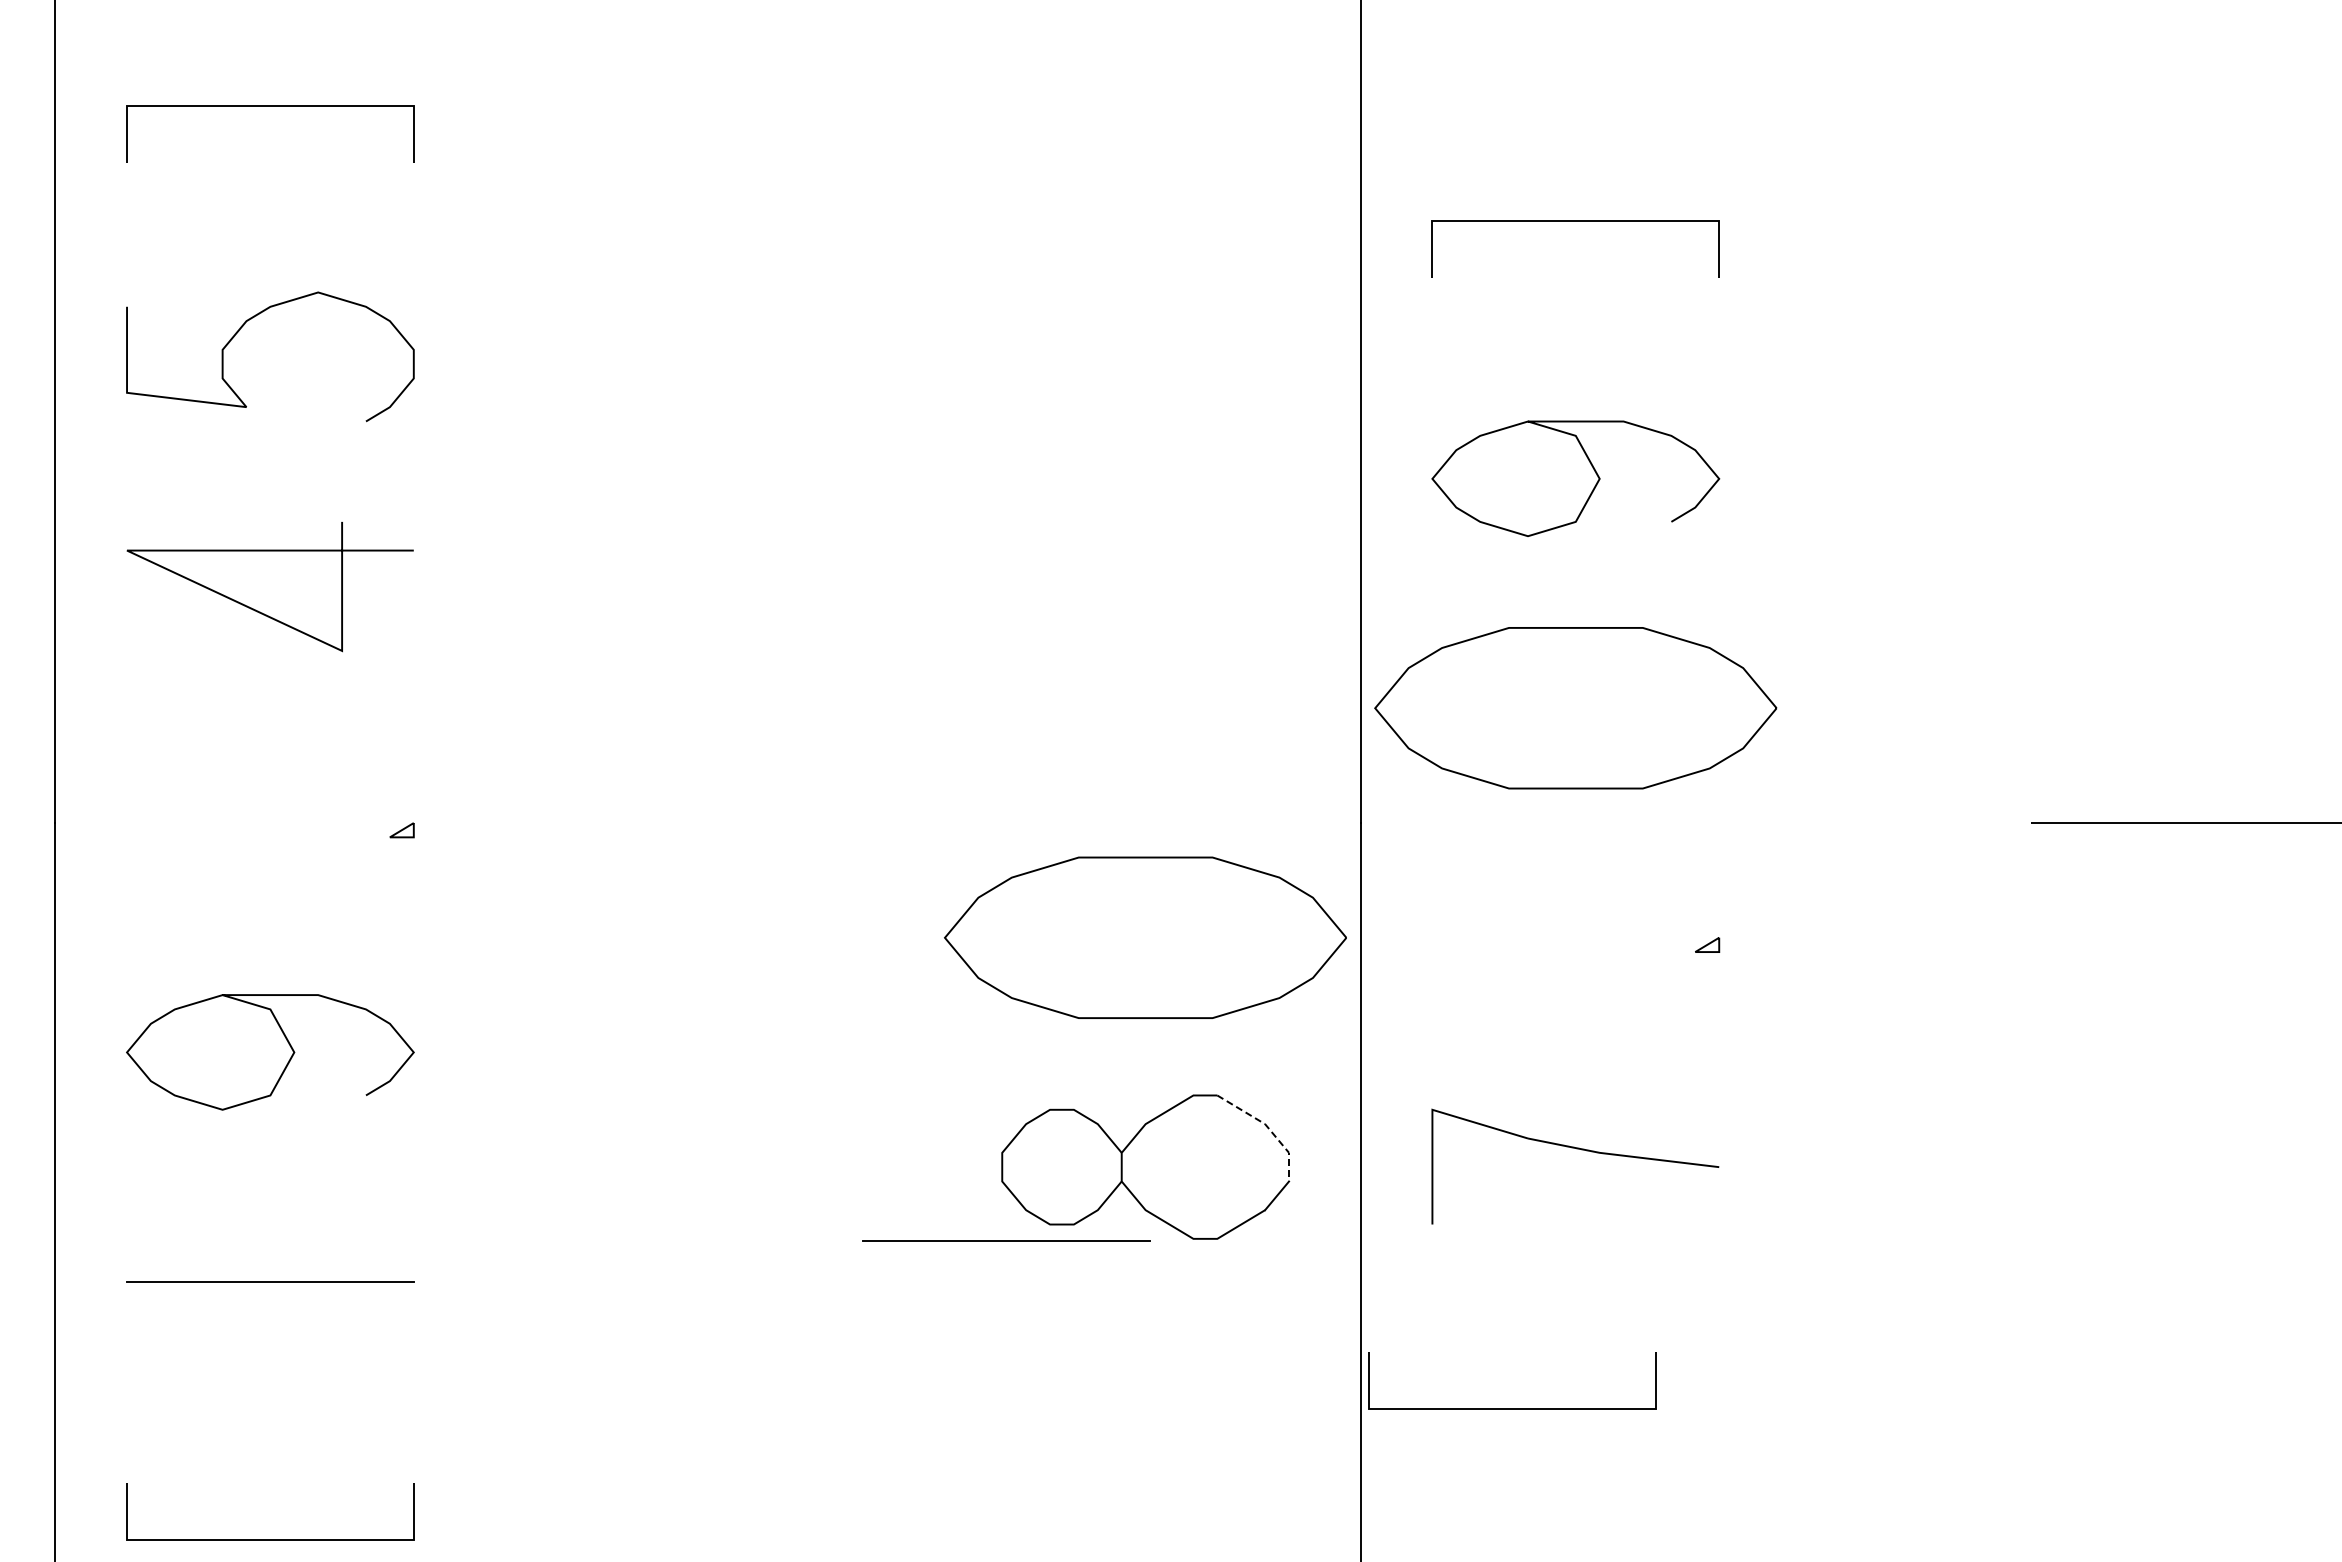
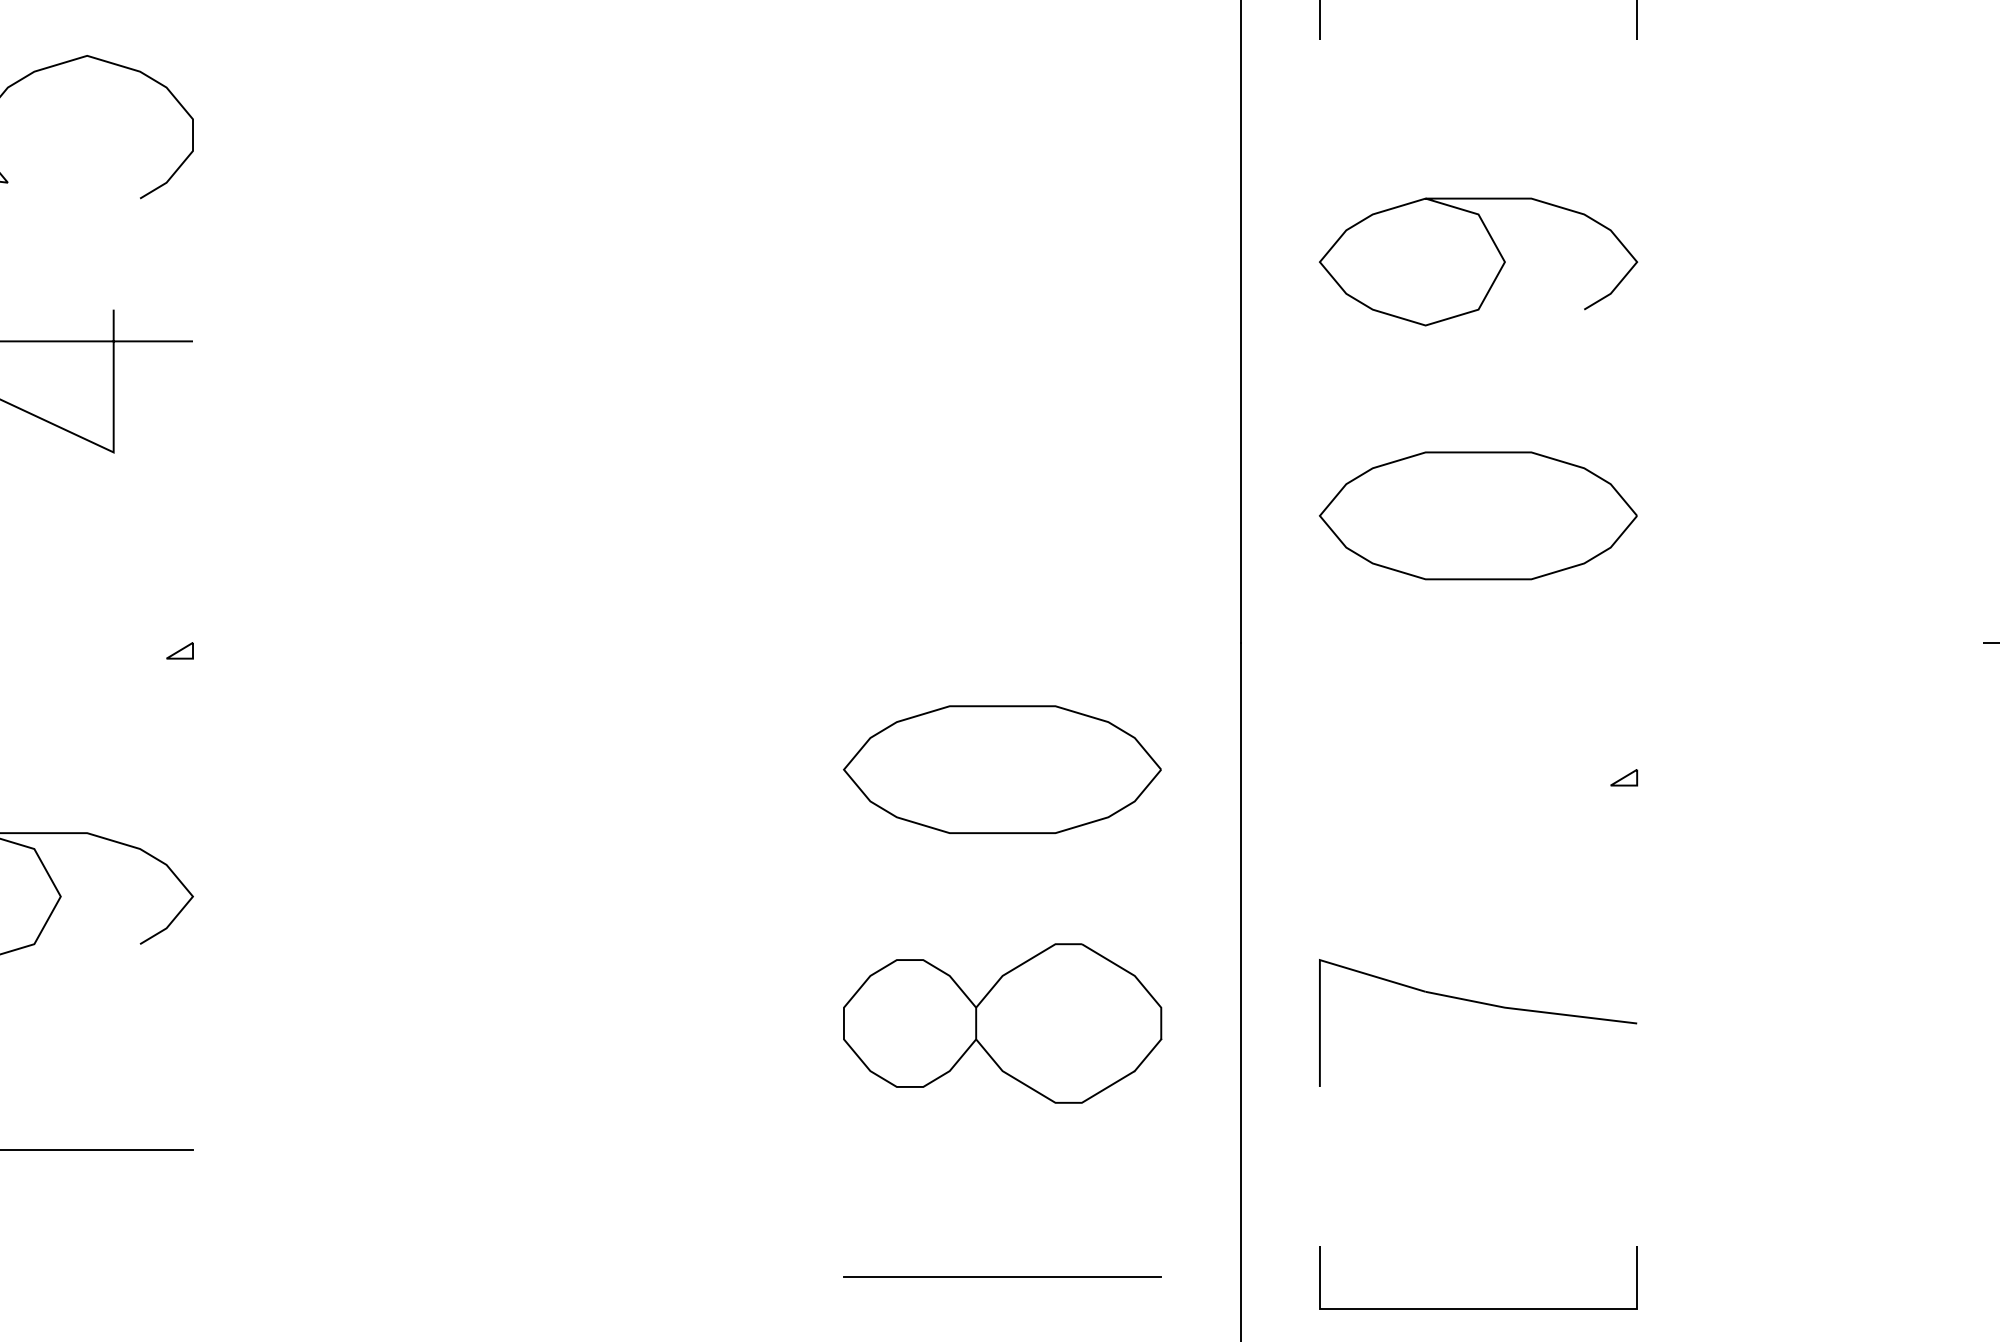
part: (1575, 708) -> (1478, 516), size x0.71
part: (1145, 937) -> (1002, 769), size x0.71
line: (1268, 1128) -> (1138, 980), dashed -> solid
line: (1006, 1240) -> (1002, 1277), moved
line: (1512, 1408) -> (1478, 1308), moved

